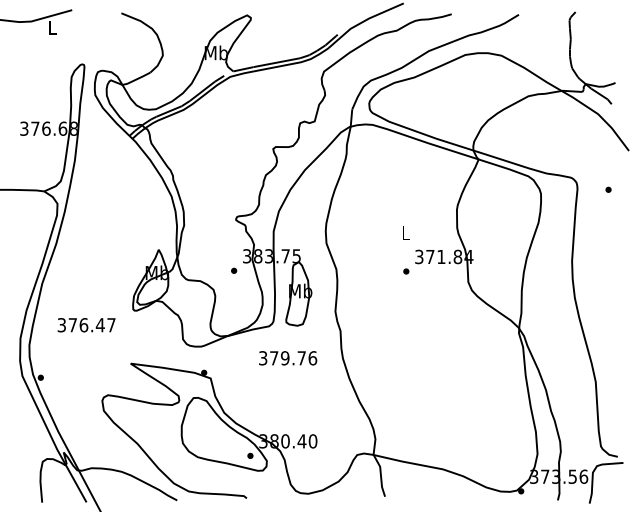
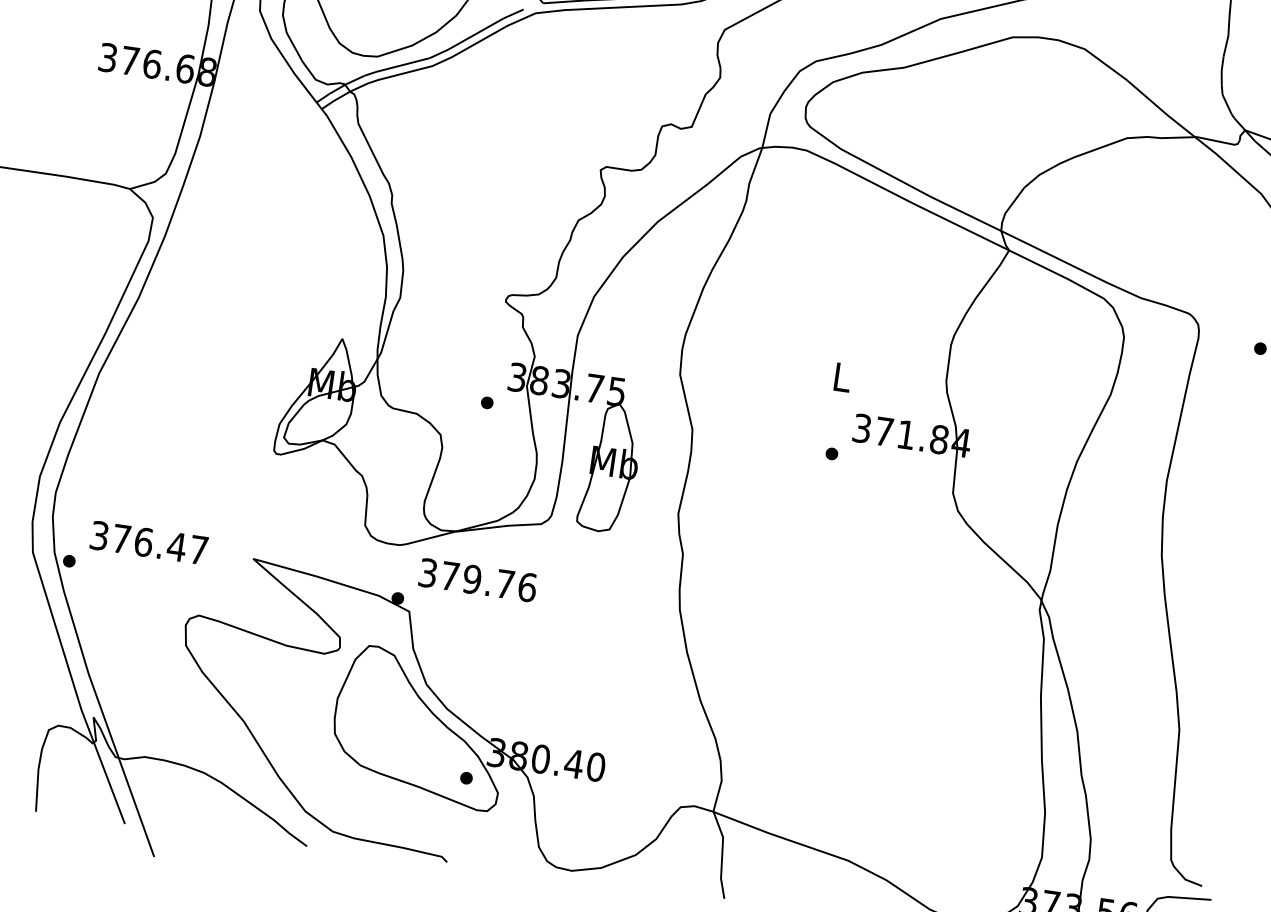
text: (86, 325) -> (148, 543), moved
text: (288, 358) -> (478, 580), moved

